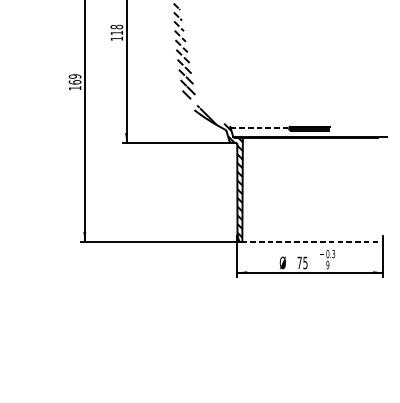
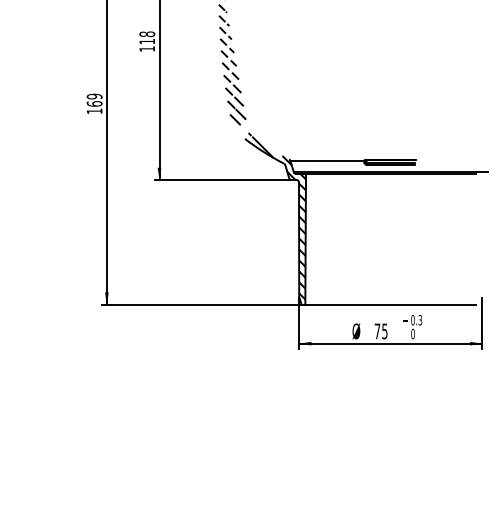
line: (259, 127) -> (327, 160), dashed -> solid
line: (309, 241) -> (390, 304), dashed -> solid
text: (327, 265) -> (412, 334), 9 -> 0

